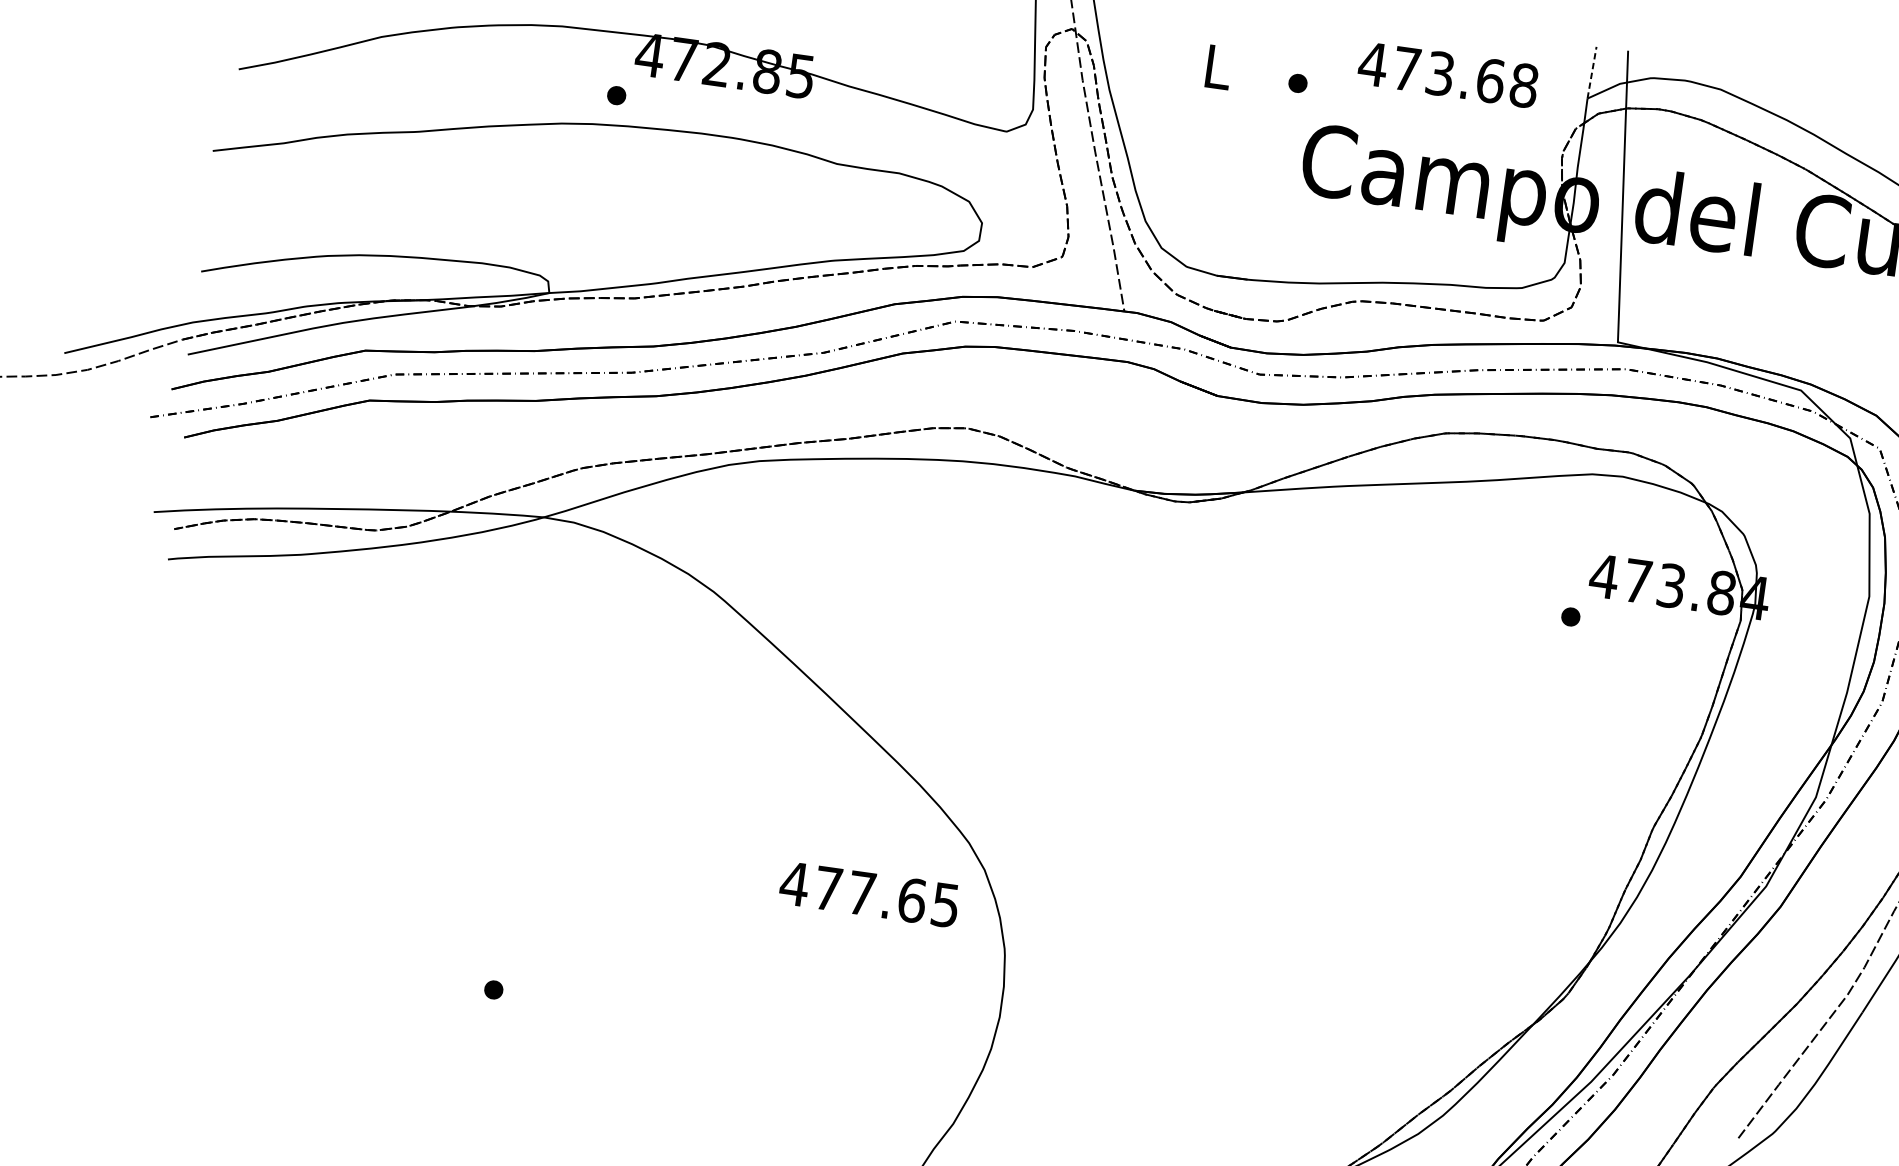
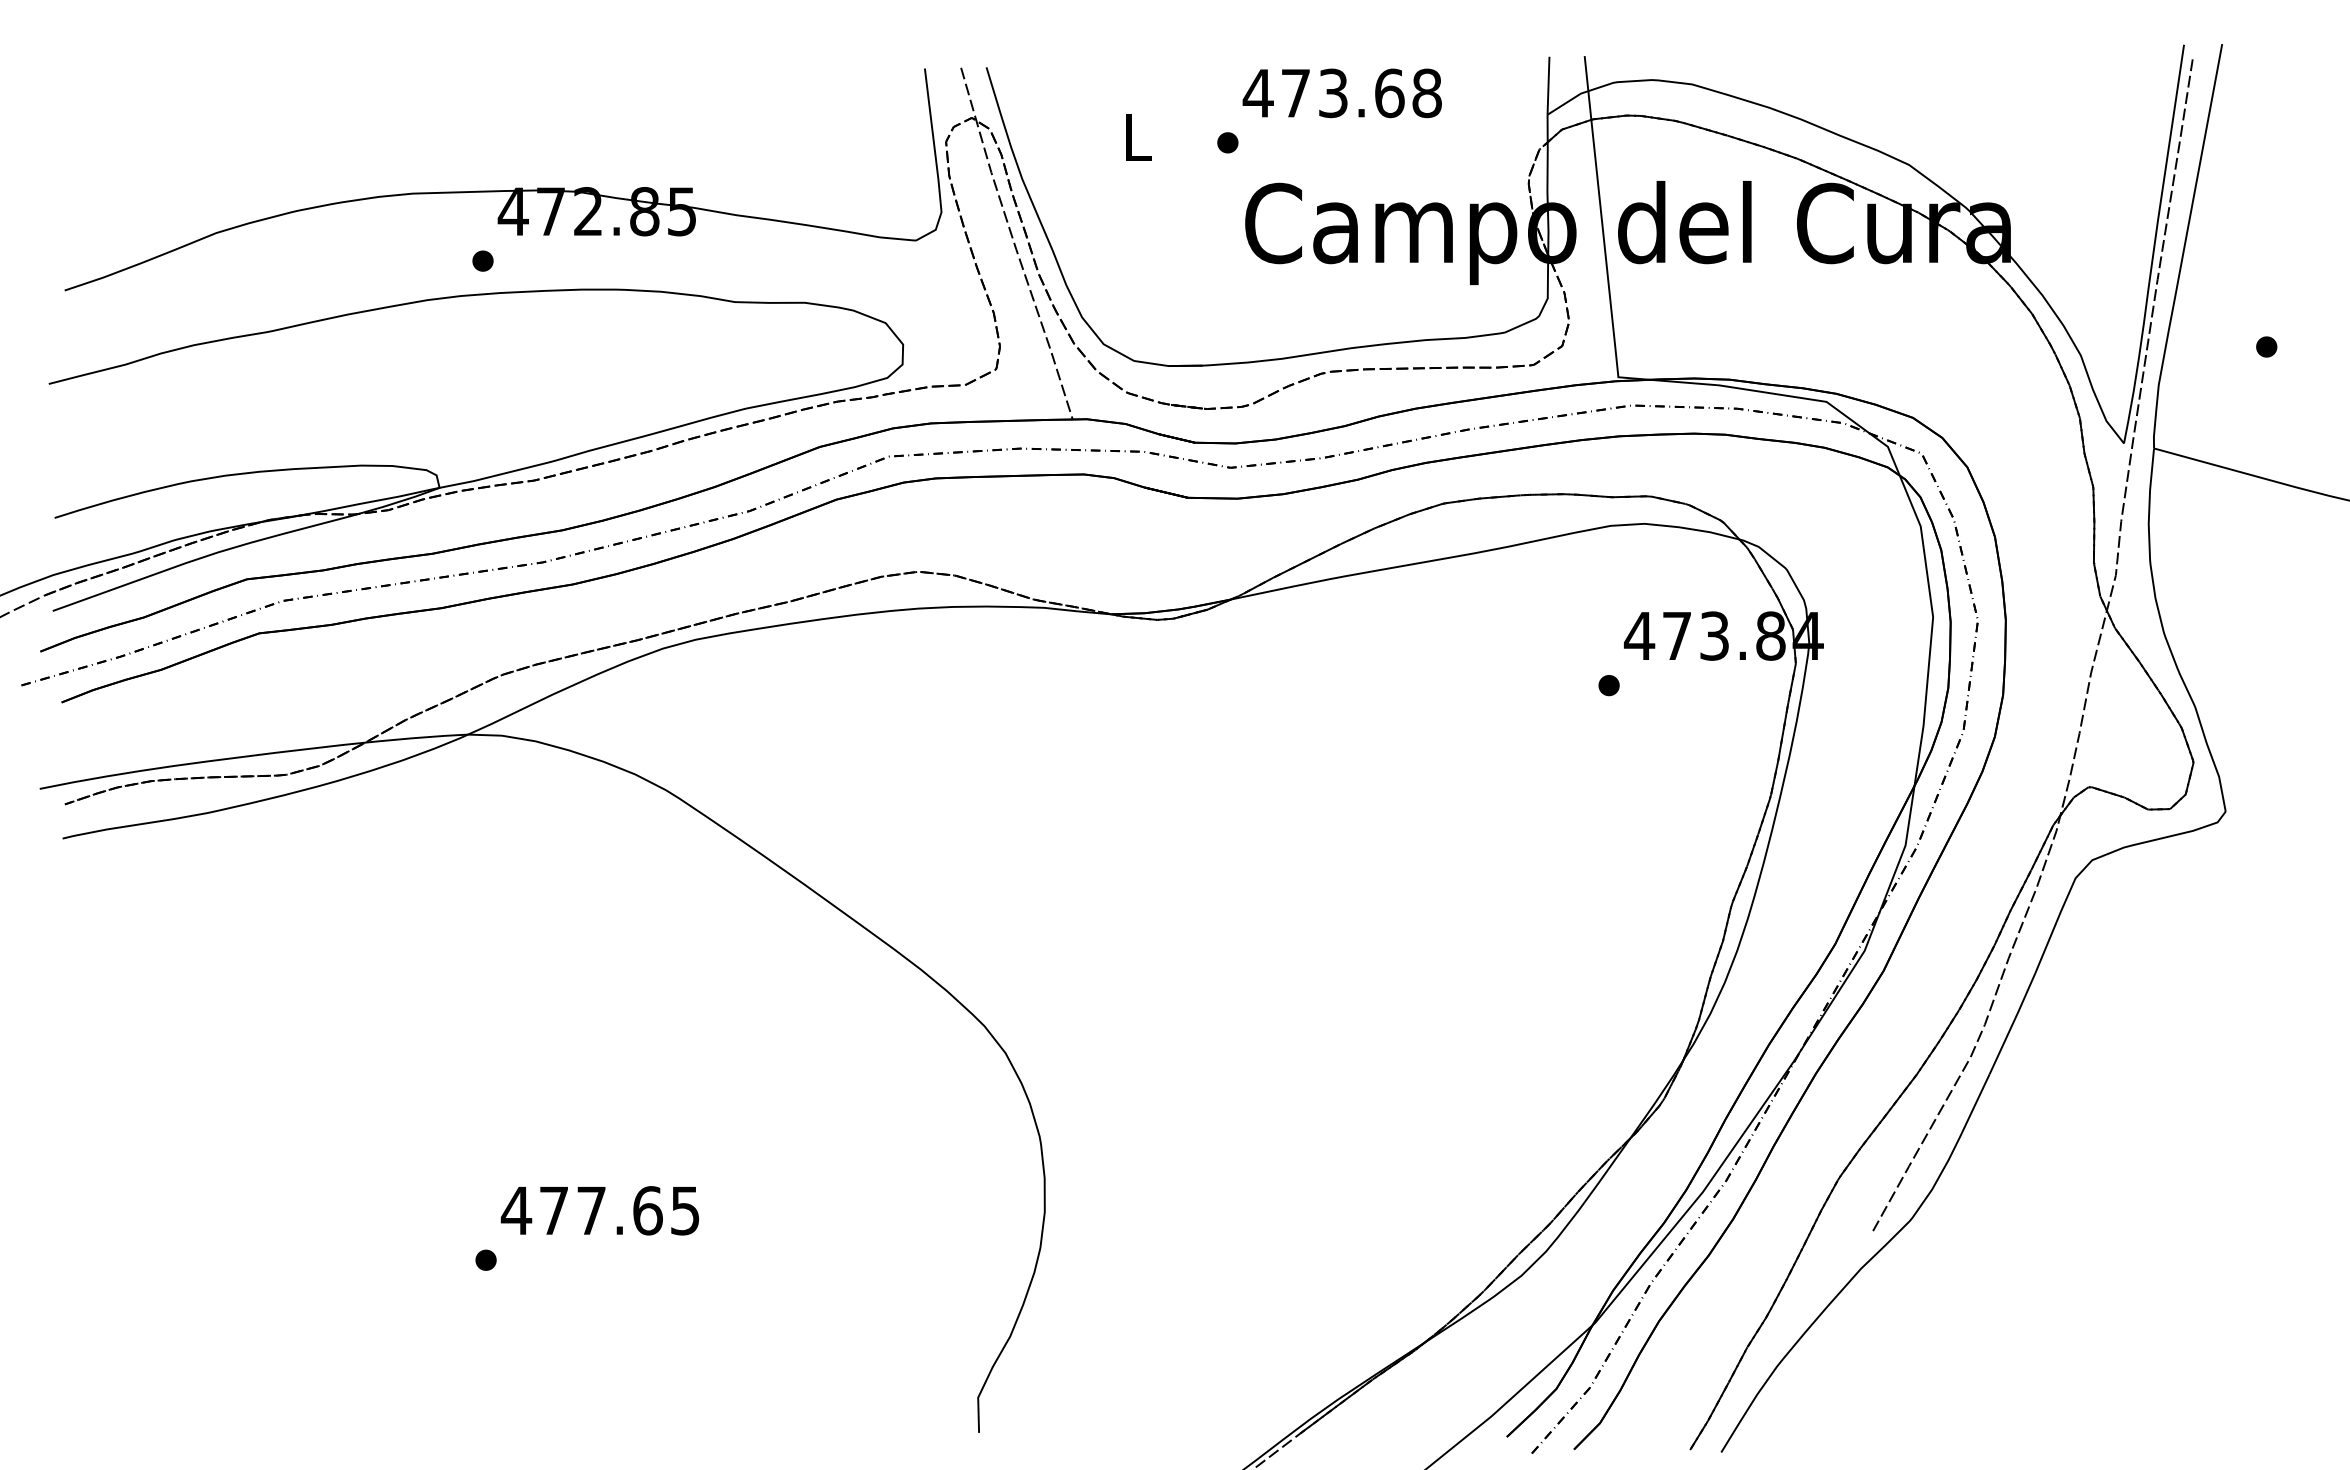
line: (1592, 72) -> (1548, 85), dashed -> solid
text: (1447, 74) -> (1341, 93), moved
text: (868, 894) -> (599, 1210), moved

